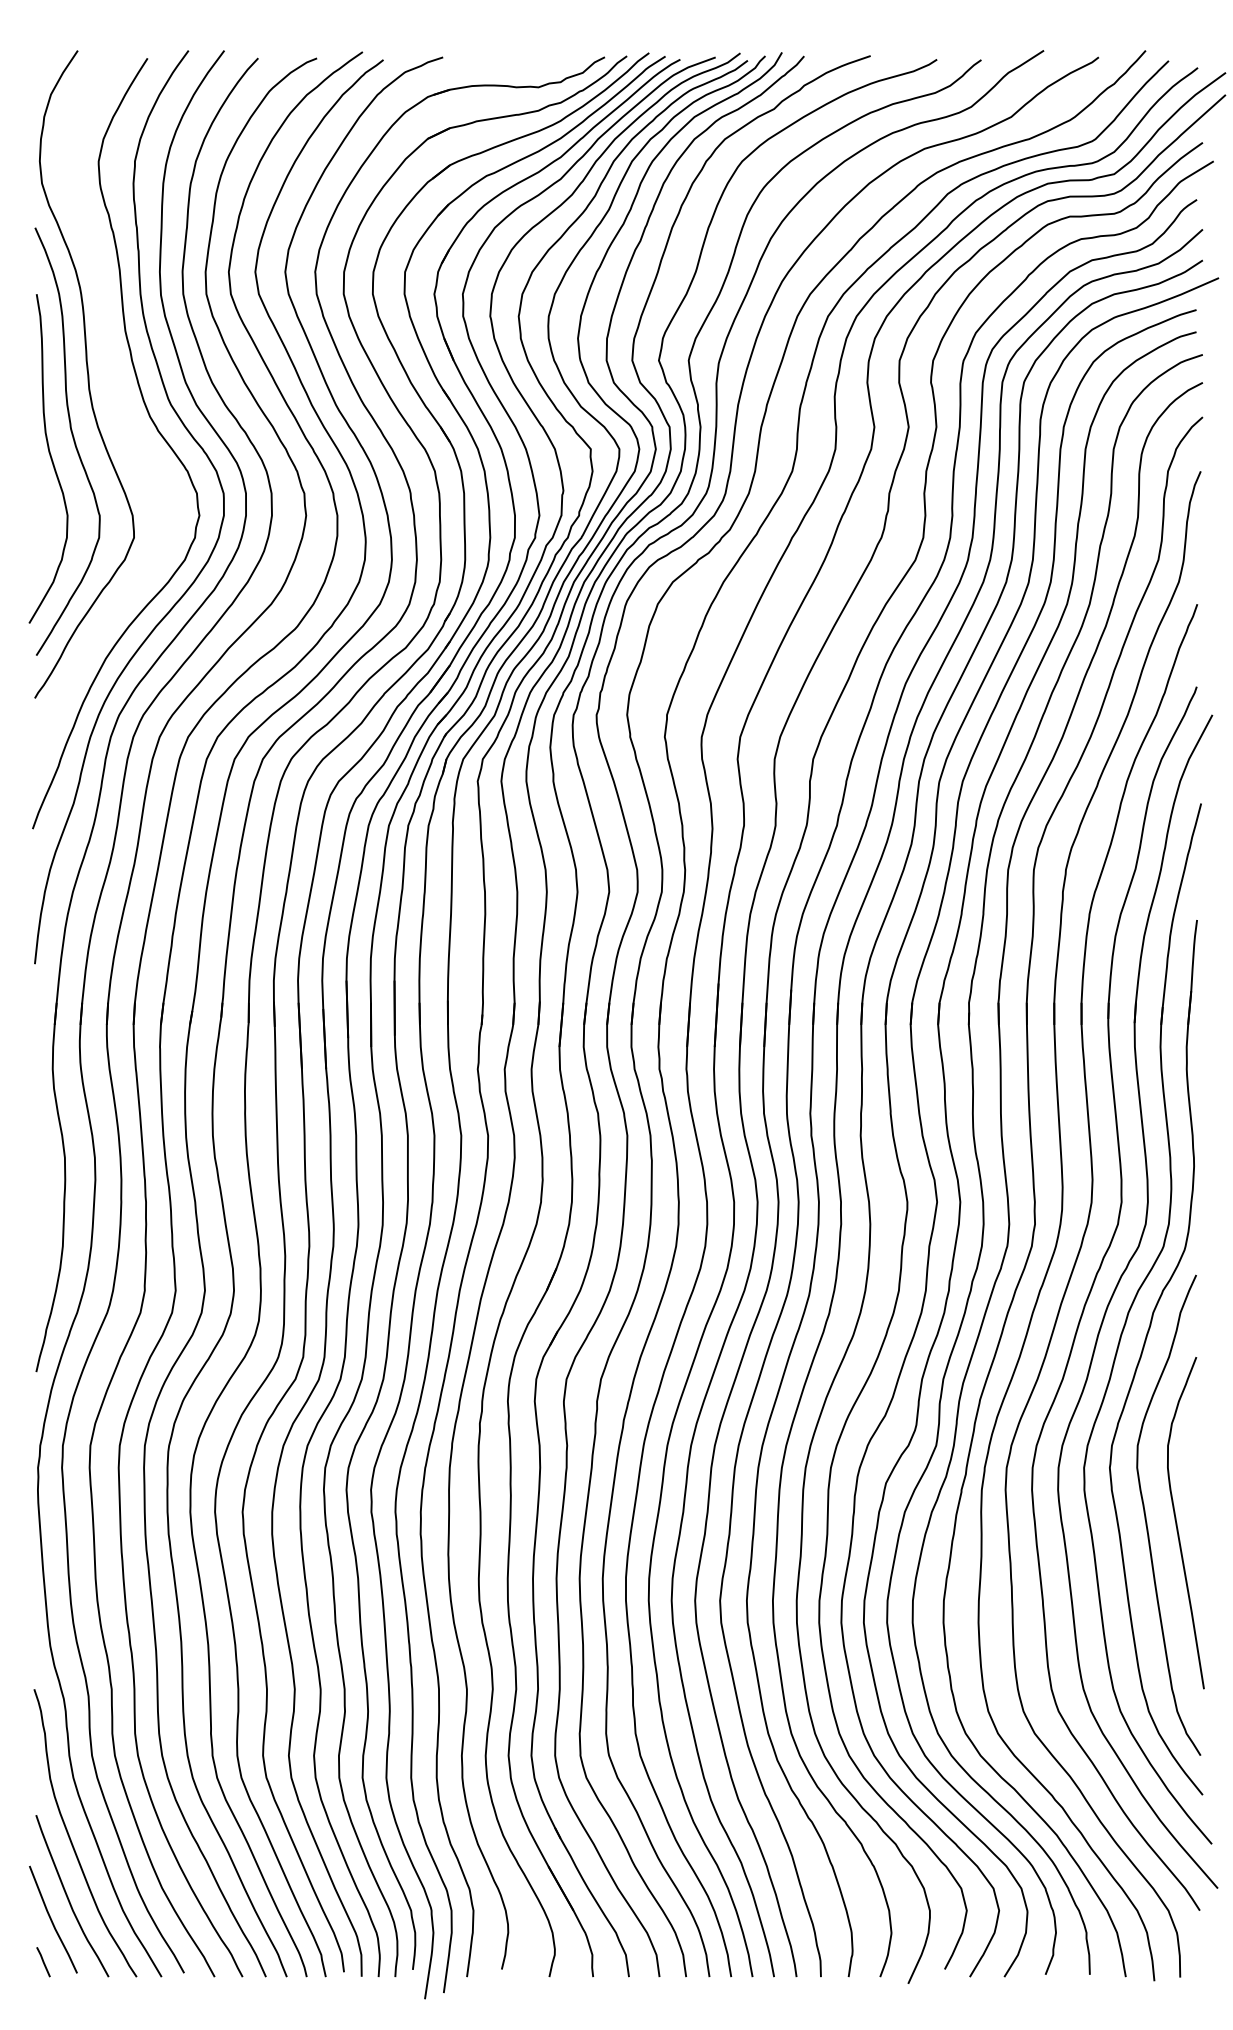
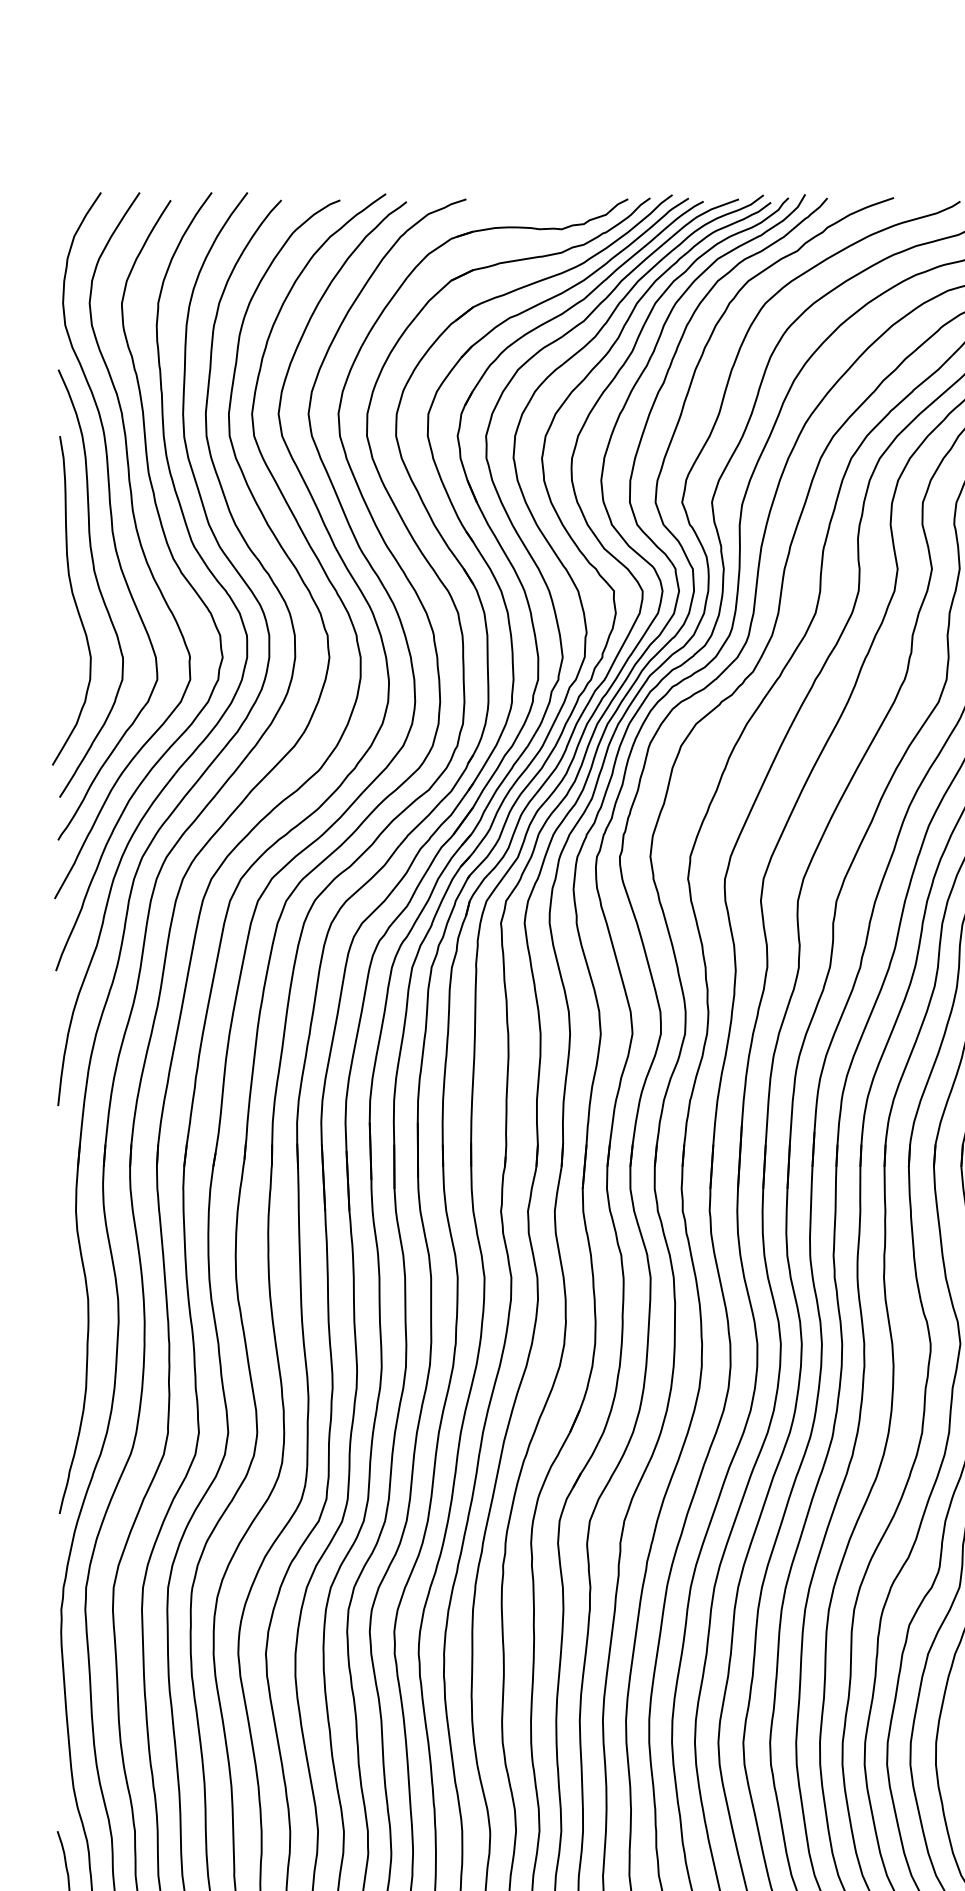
curve: (114, 396) -> (137, 538), added

